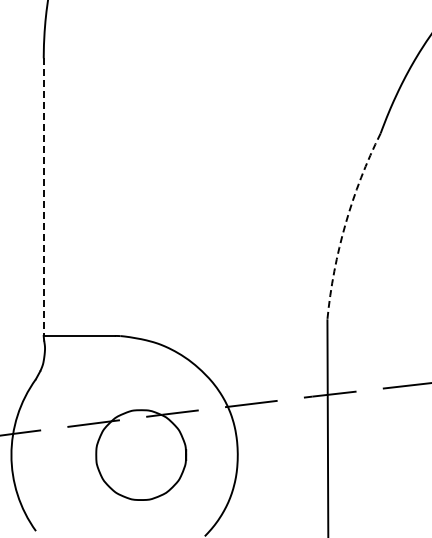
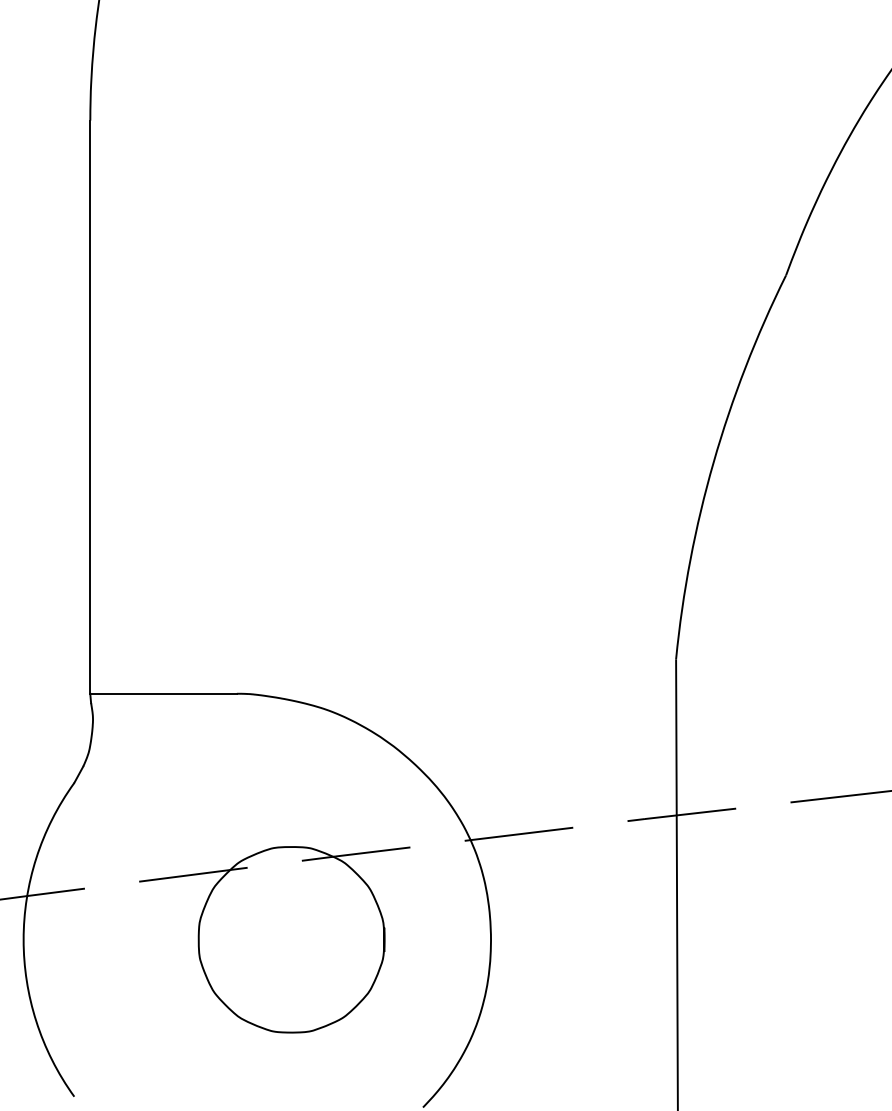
line: (43, 197) -> (89, 407), dashed -> solid
arc: (345, 223) -> (713, 461), dashed -> solid

